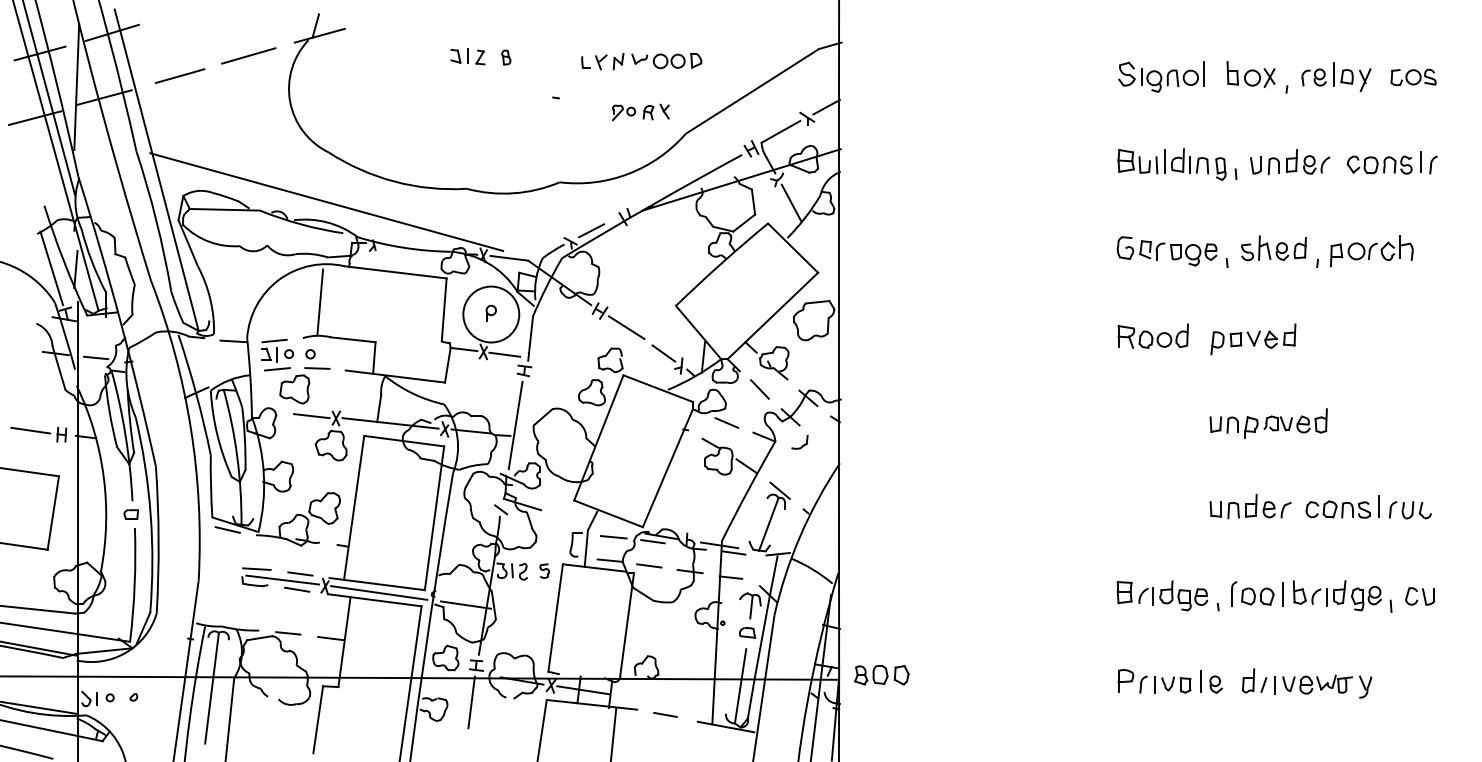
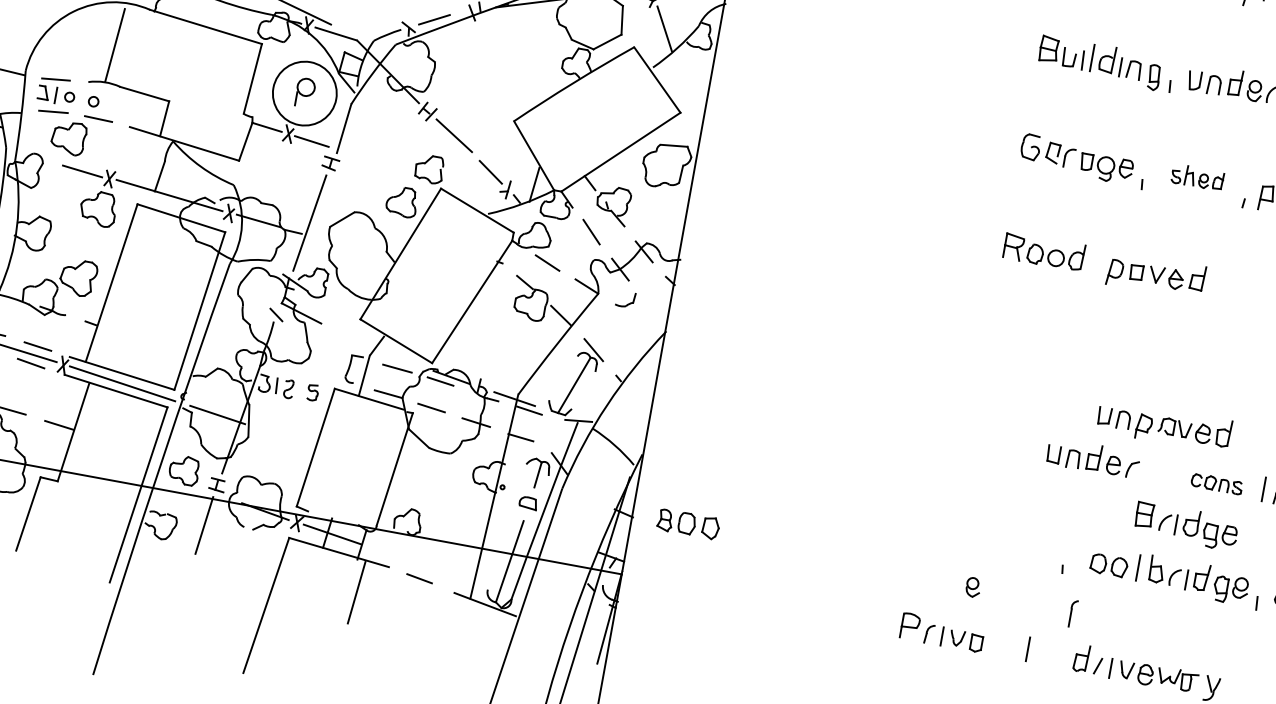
part: (1273, 248) -> (1197, 177), size x0.7
part: (490, 312) -> (304, 91), size x1.6
part: (1268, 423) -> (1164, 425), moved
part: (1250, 506) -> (1093, 458), moved
part: (1337, 509) -> (1216, 483), size x0.7
part: (1234, 593) -> (1073, 613), moved
part: (1162, 595) -> (1186, 525), moved
part: (881, 675) -> (688, 524), moved
part: (1154, 681) -> (942, 632), moved
part: (1215, 684) -> (972, 587), moved

